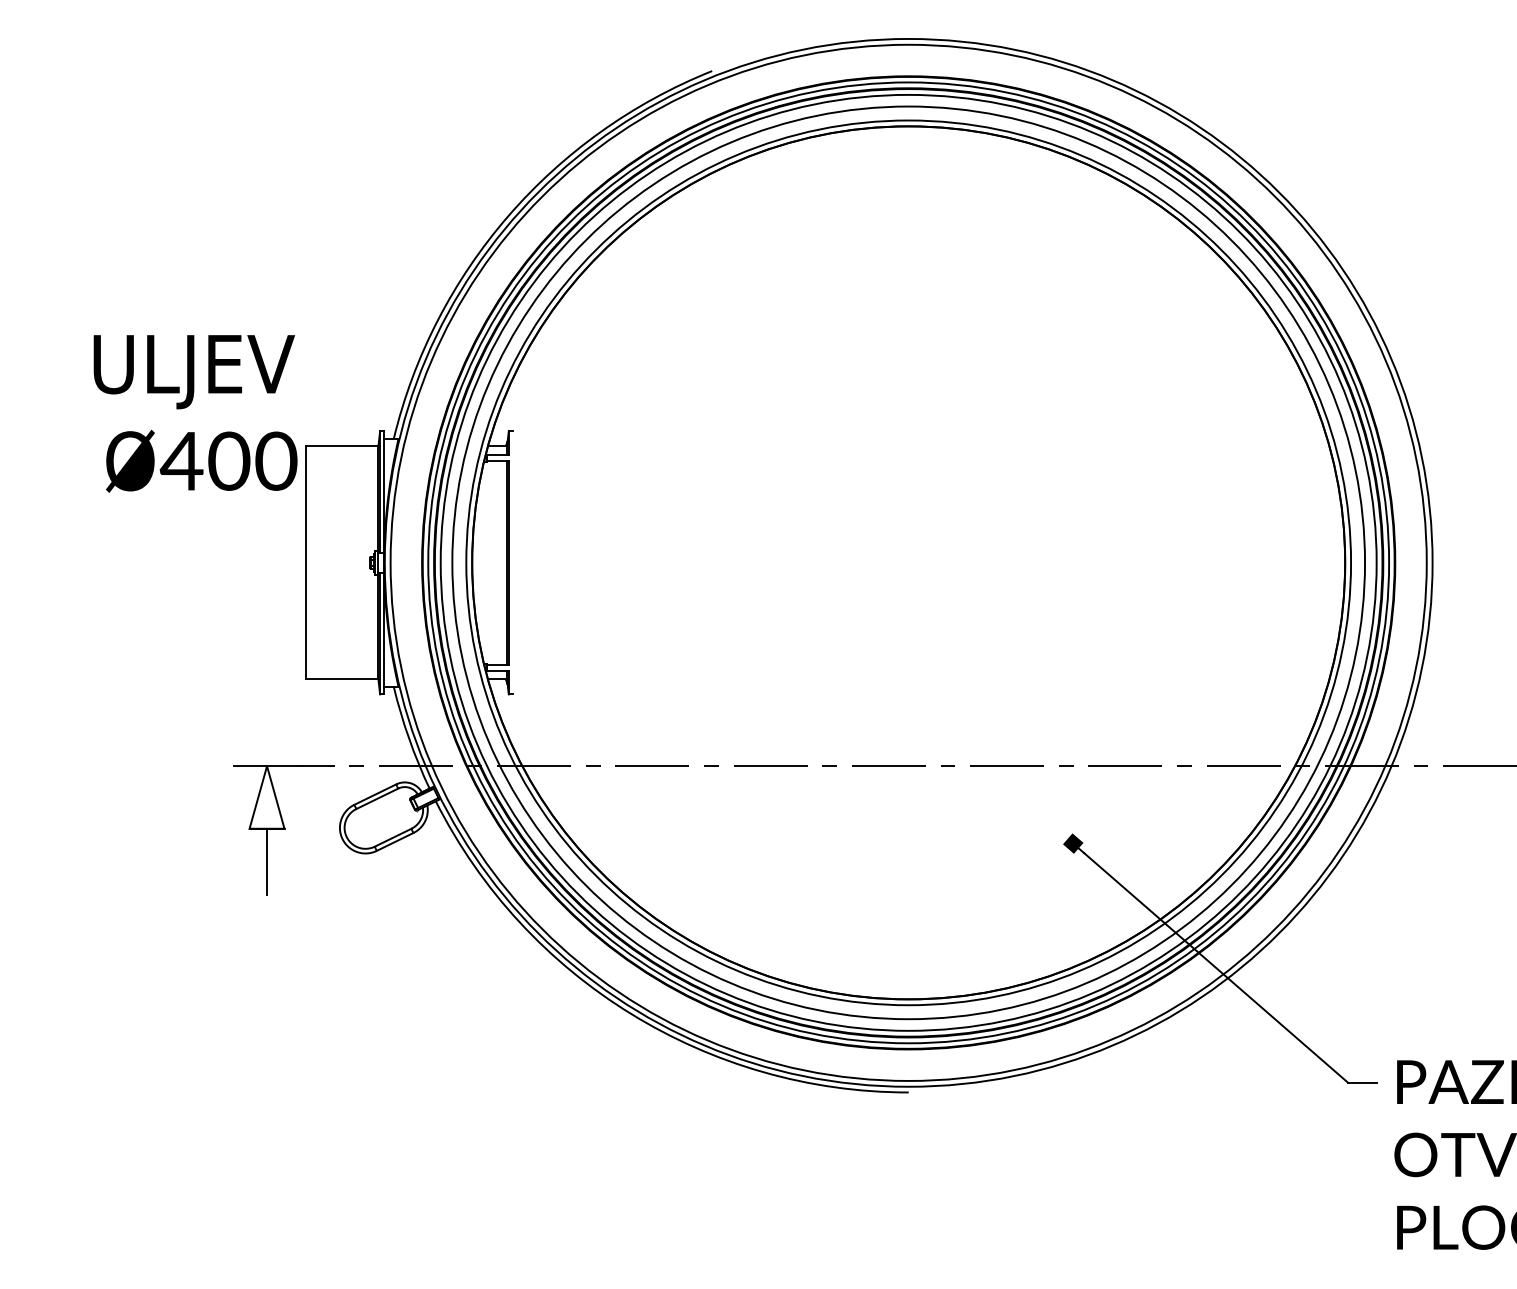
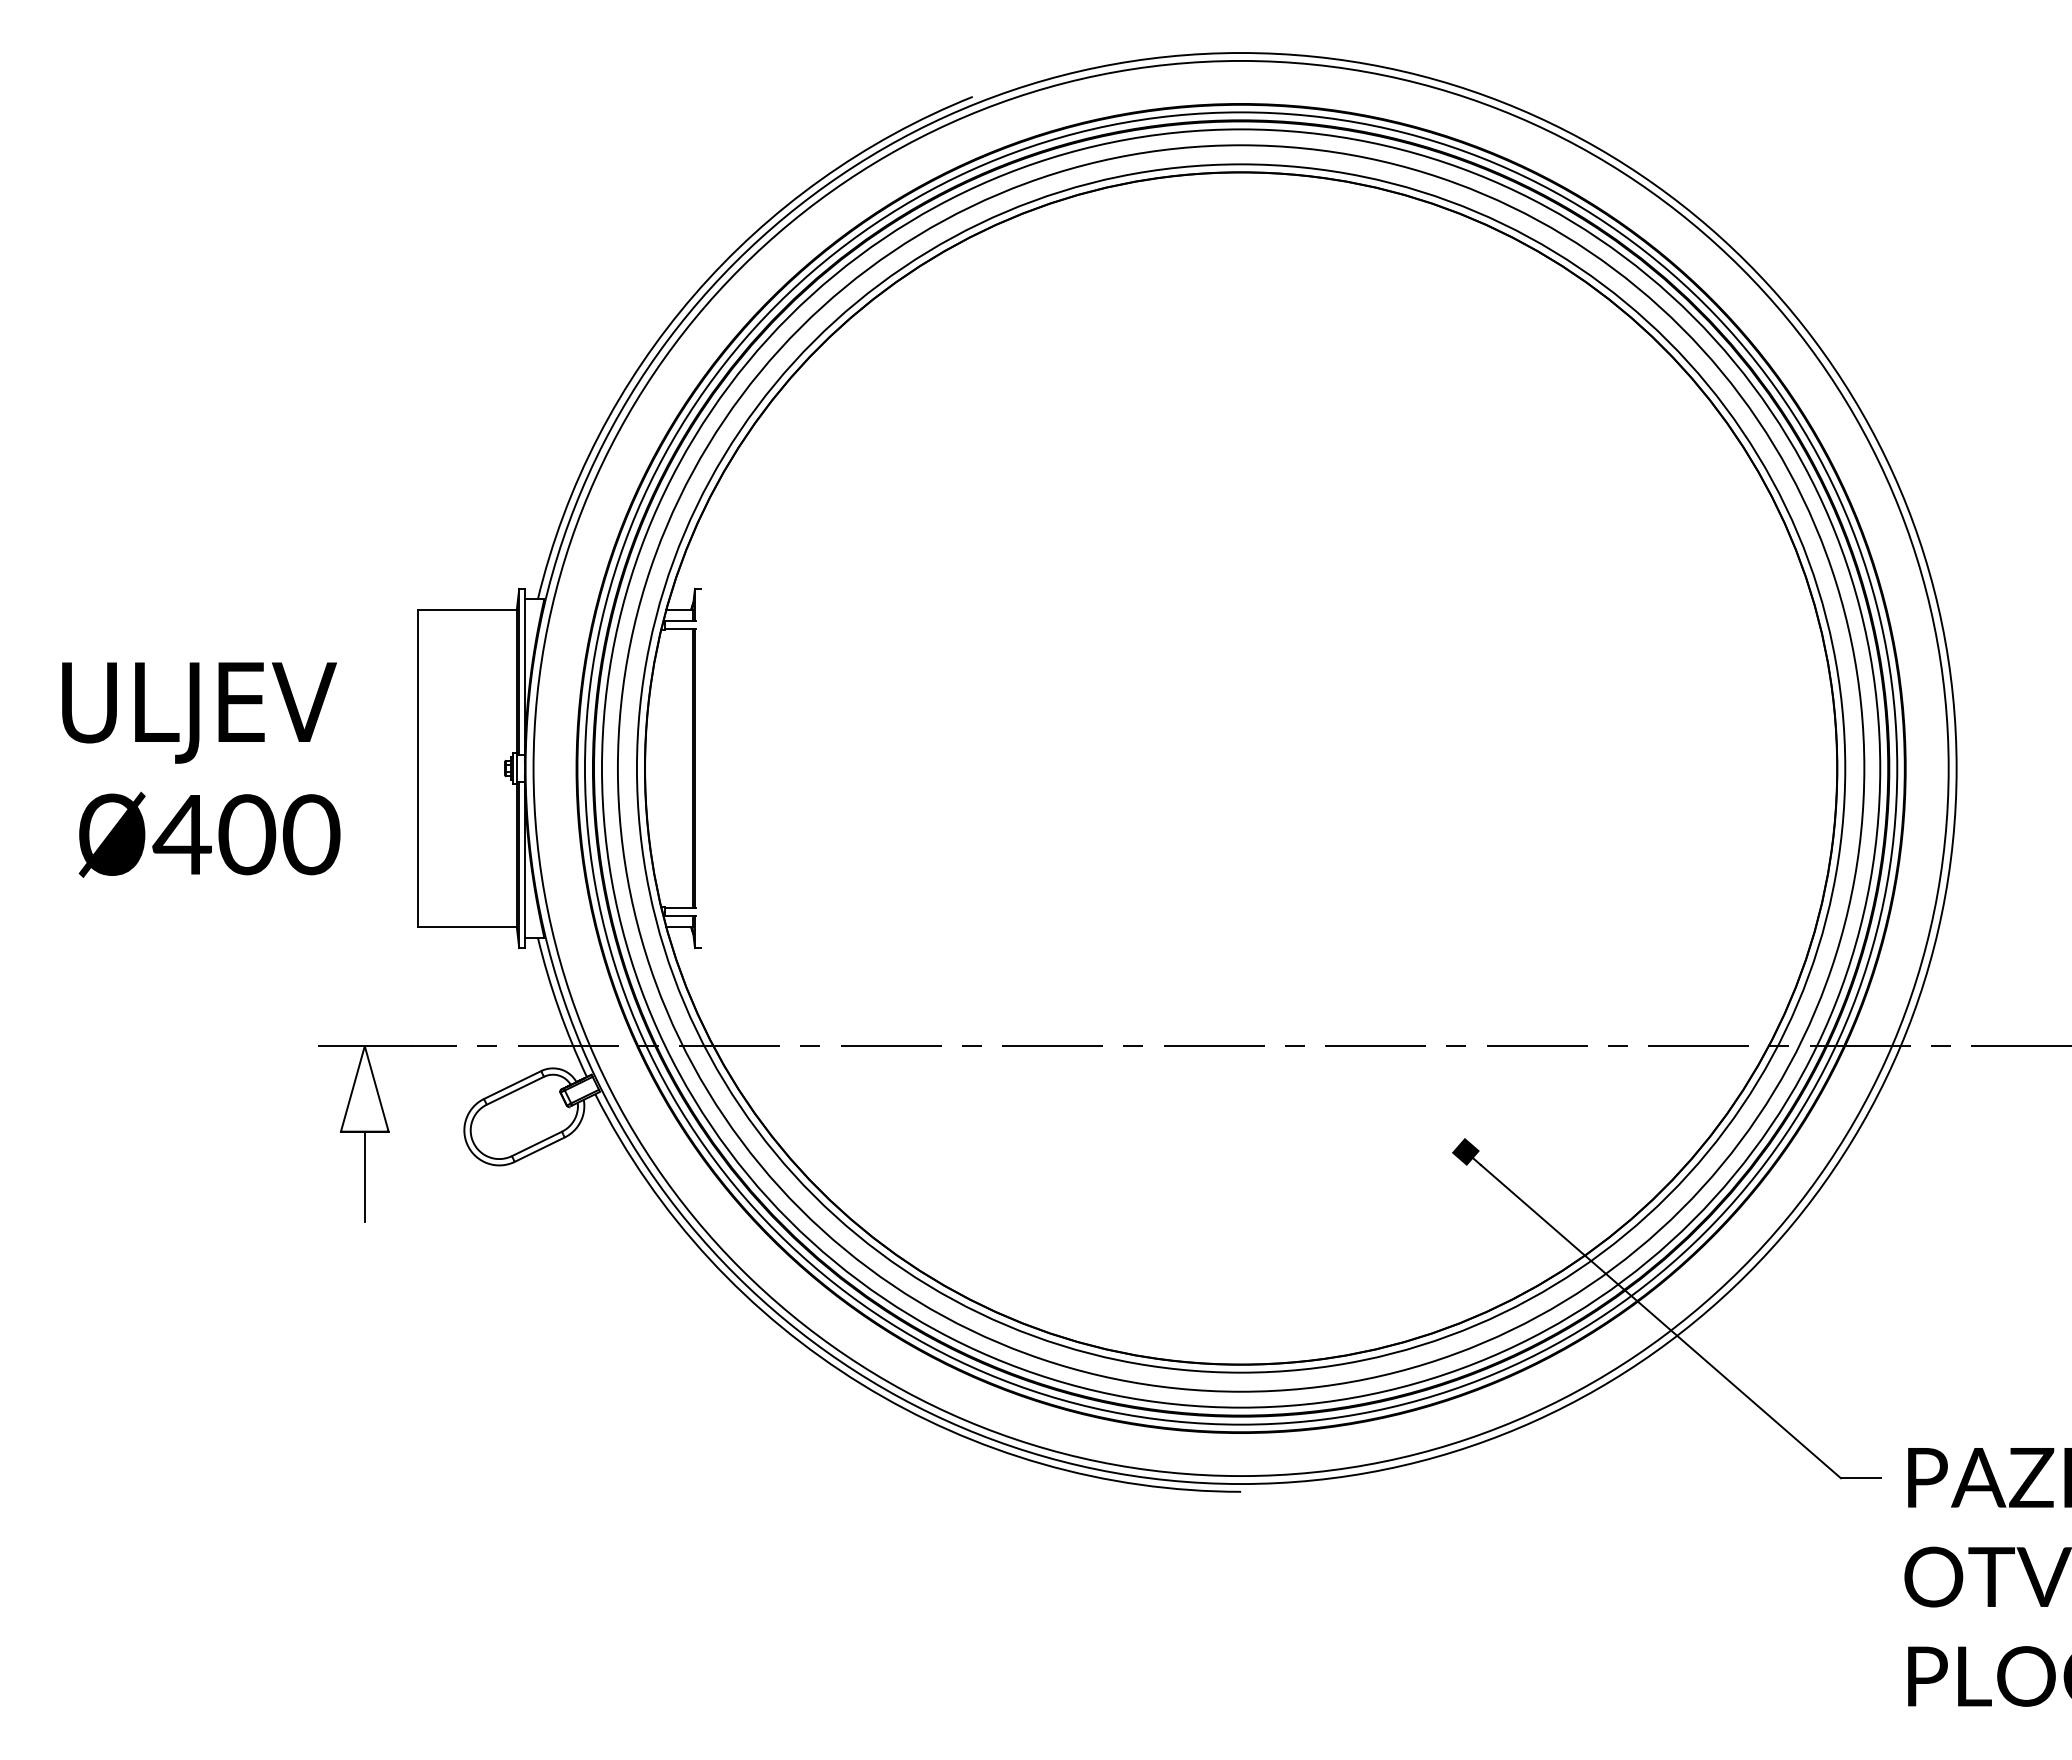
text: (195, 413) -> (201, 769), moved

